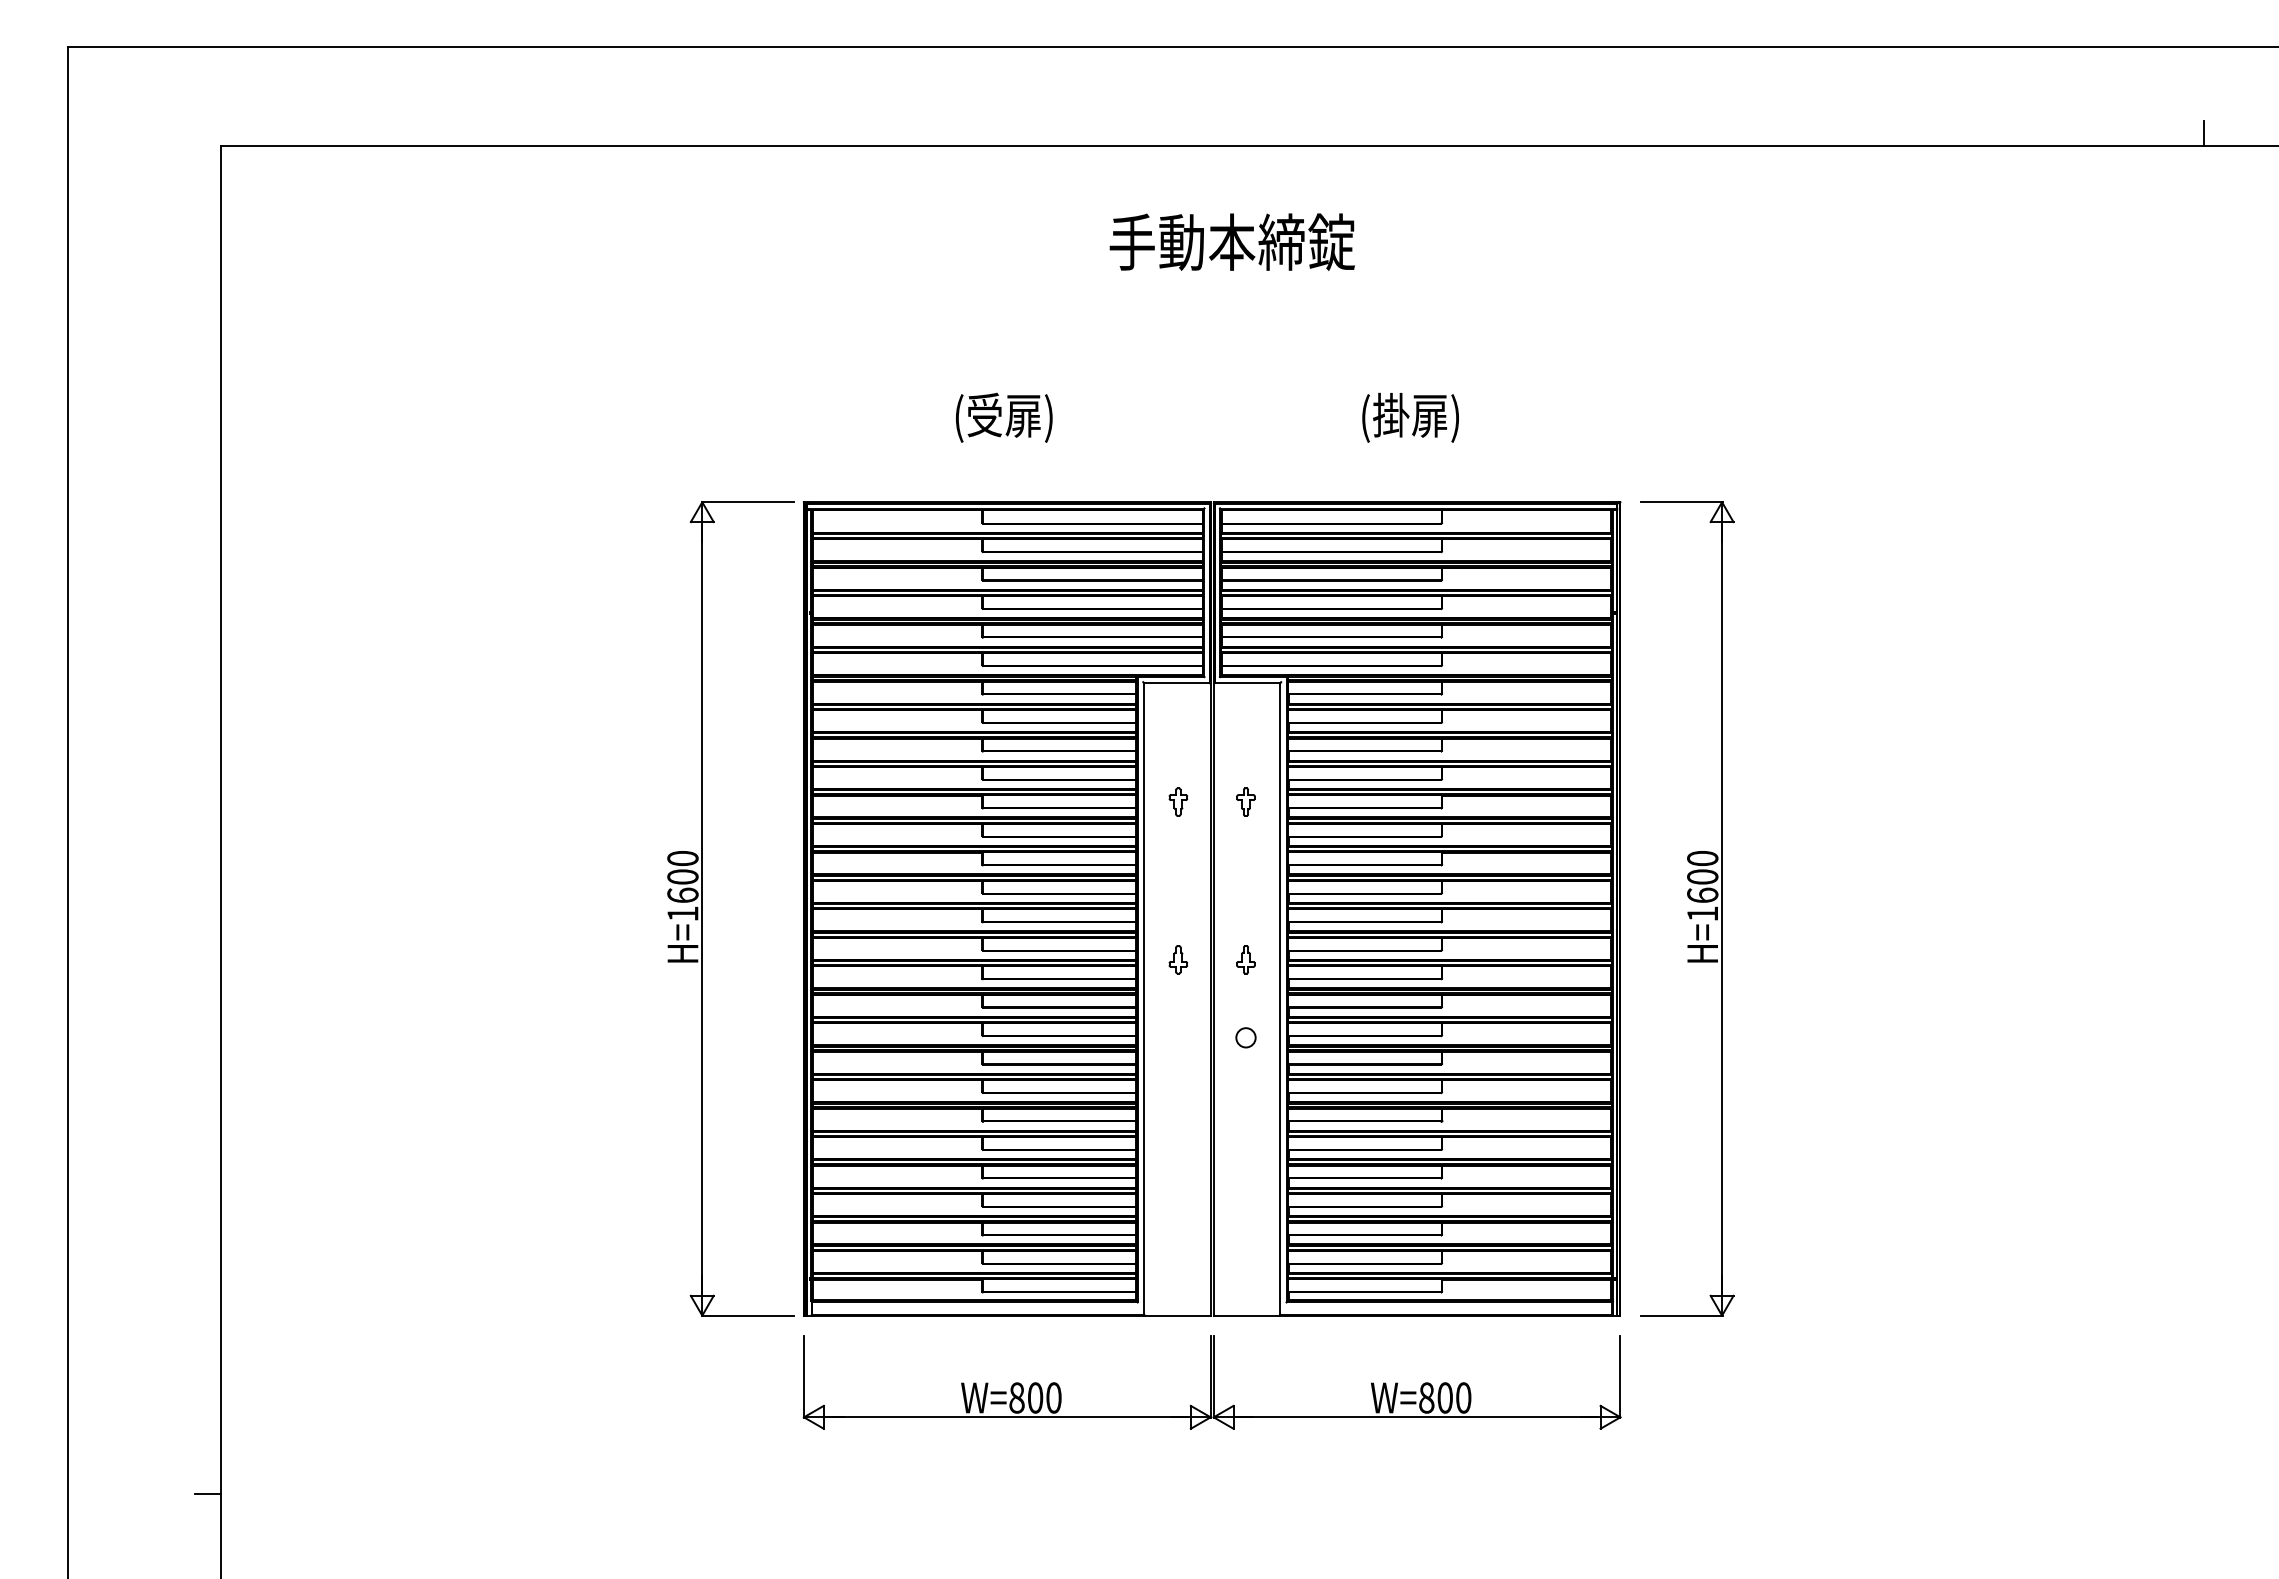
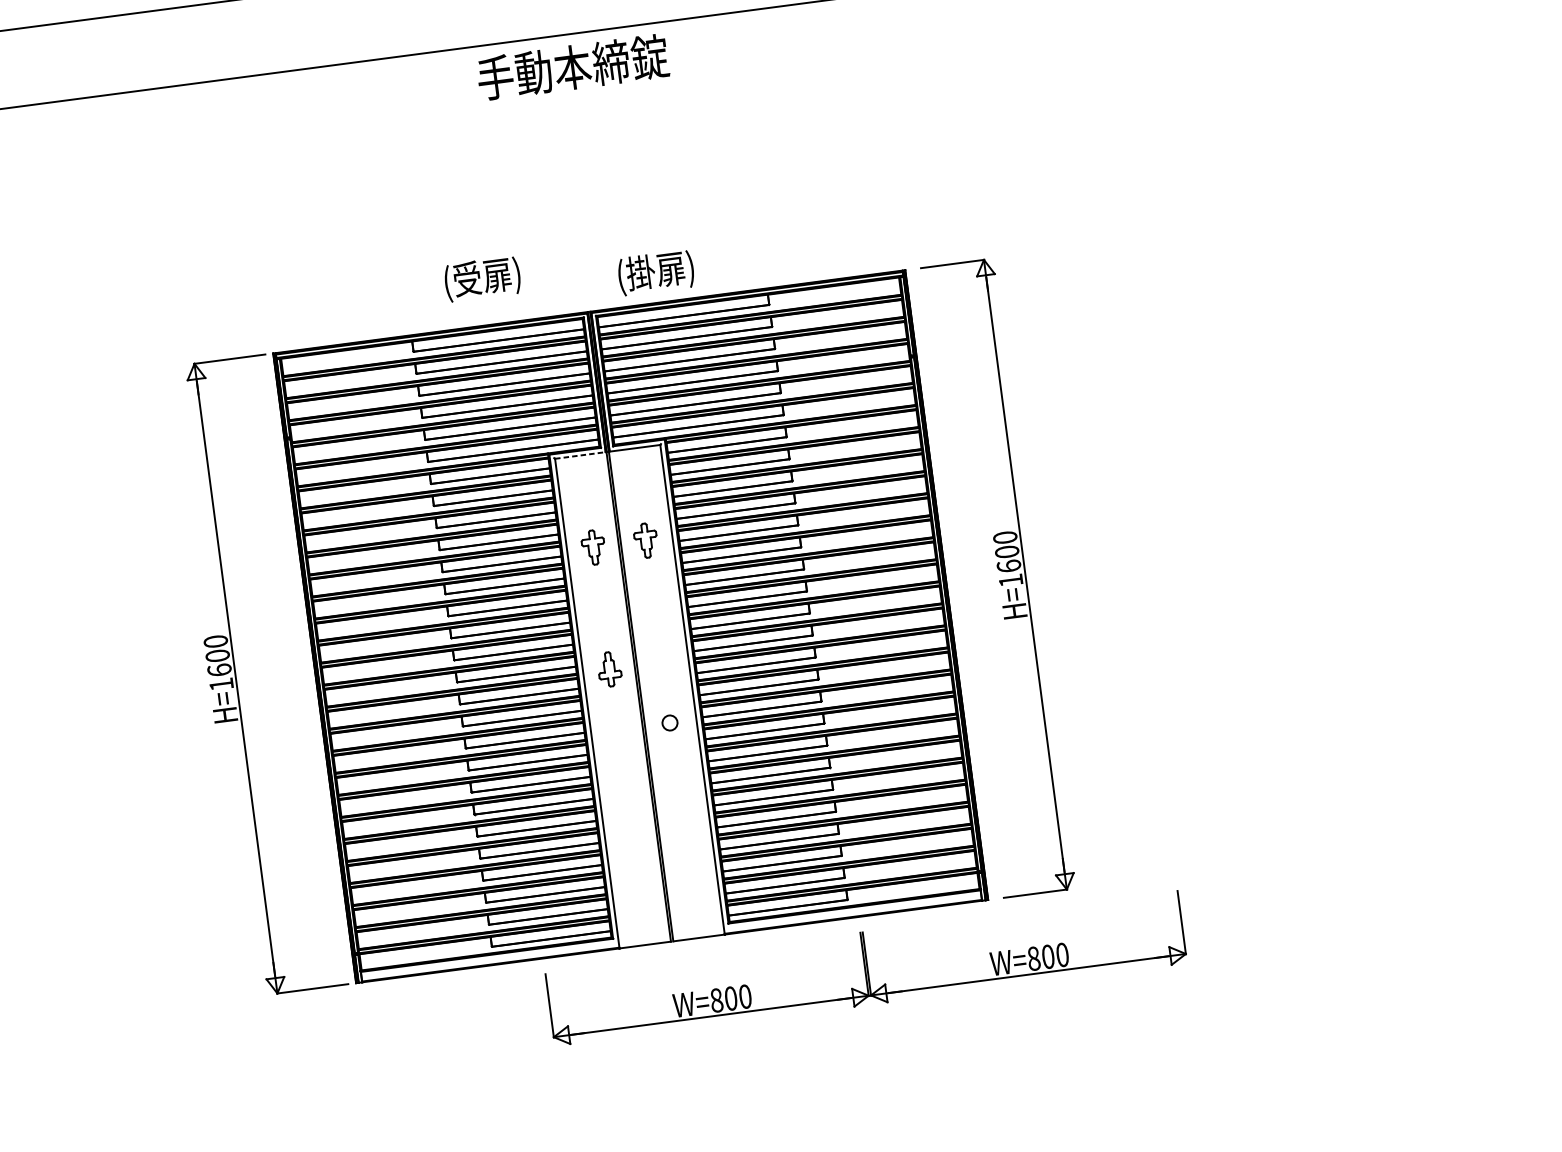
text: (1231, 241) -> (572, 67), moved
text: (1004, 417) -> (482, 278), moved
text: (1410, 417) -> (655, 272), moved
line: (1177, 683) -> (580, 455), solid -> dashed
part: (1178, 801) -> (593, 546), size x1.6
part: (1245, 801) -> (645, 540), size x1.6
part: (1178, 959) -> (609, 669), size x1.6
part: (1245, 959) -> (661, 662), removed
part: (1211, 1382) -> (865, 968), moved

